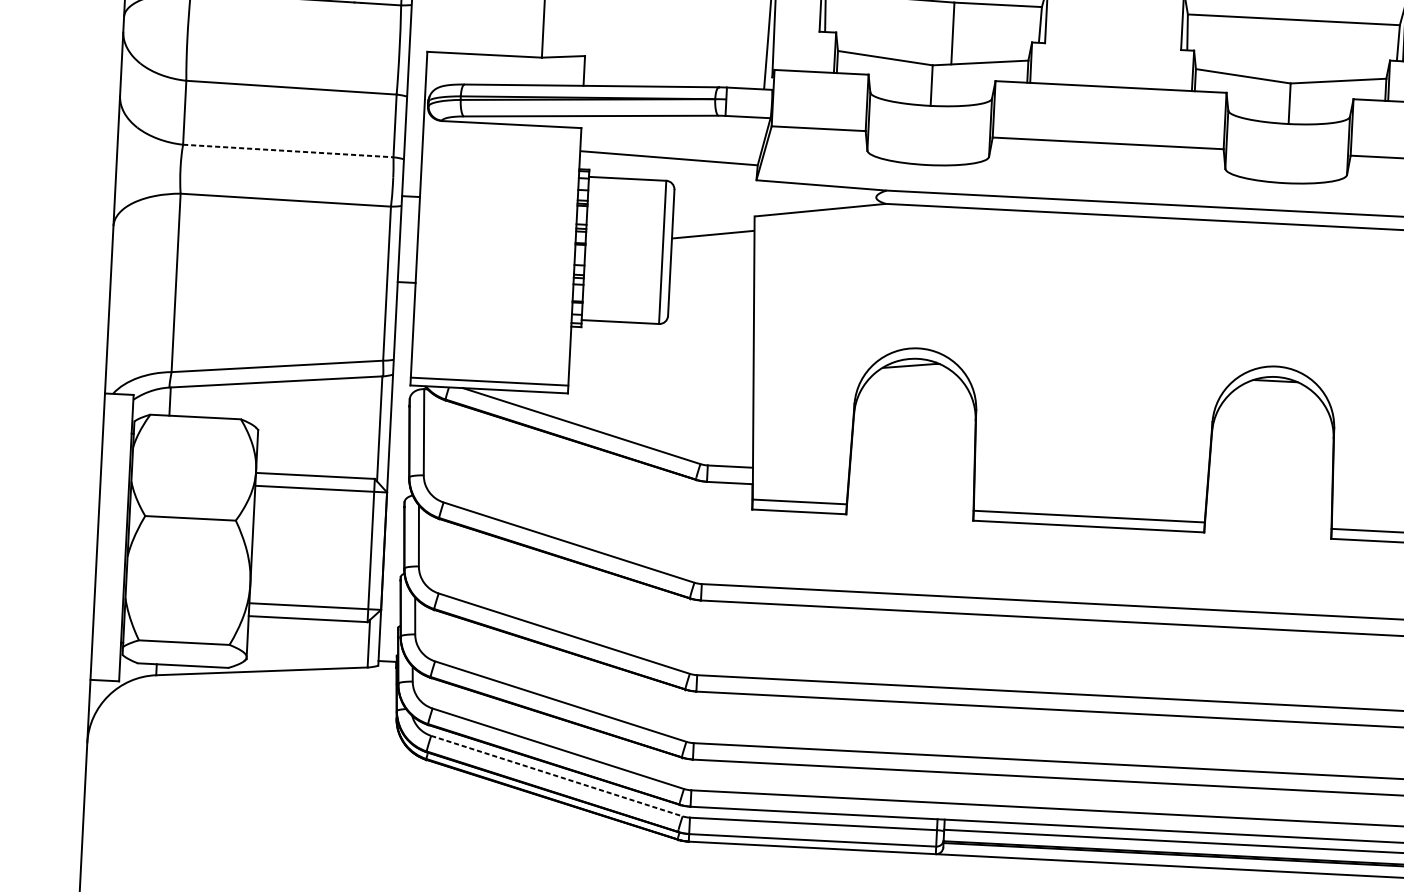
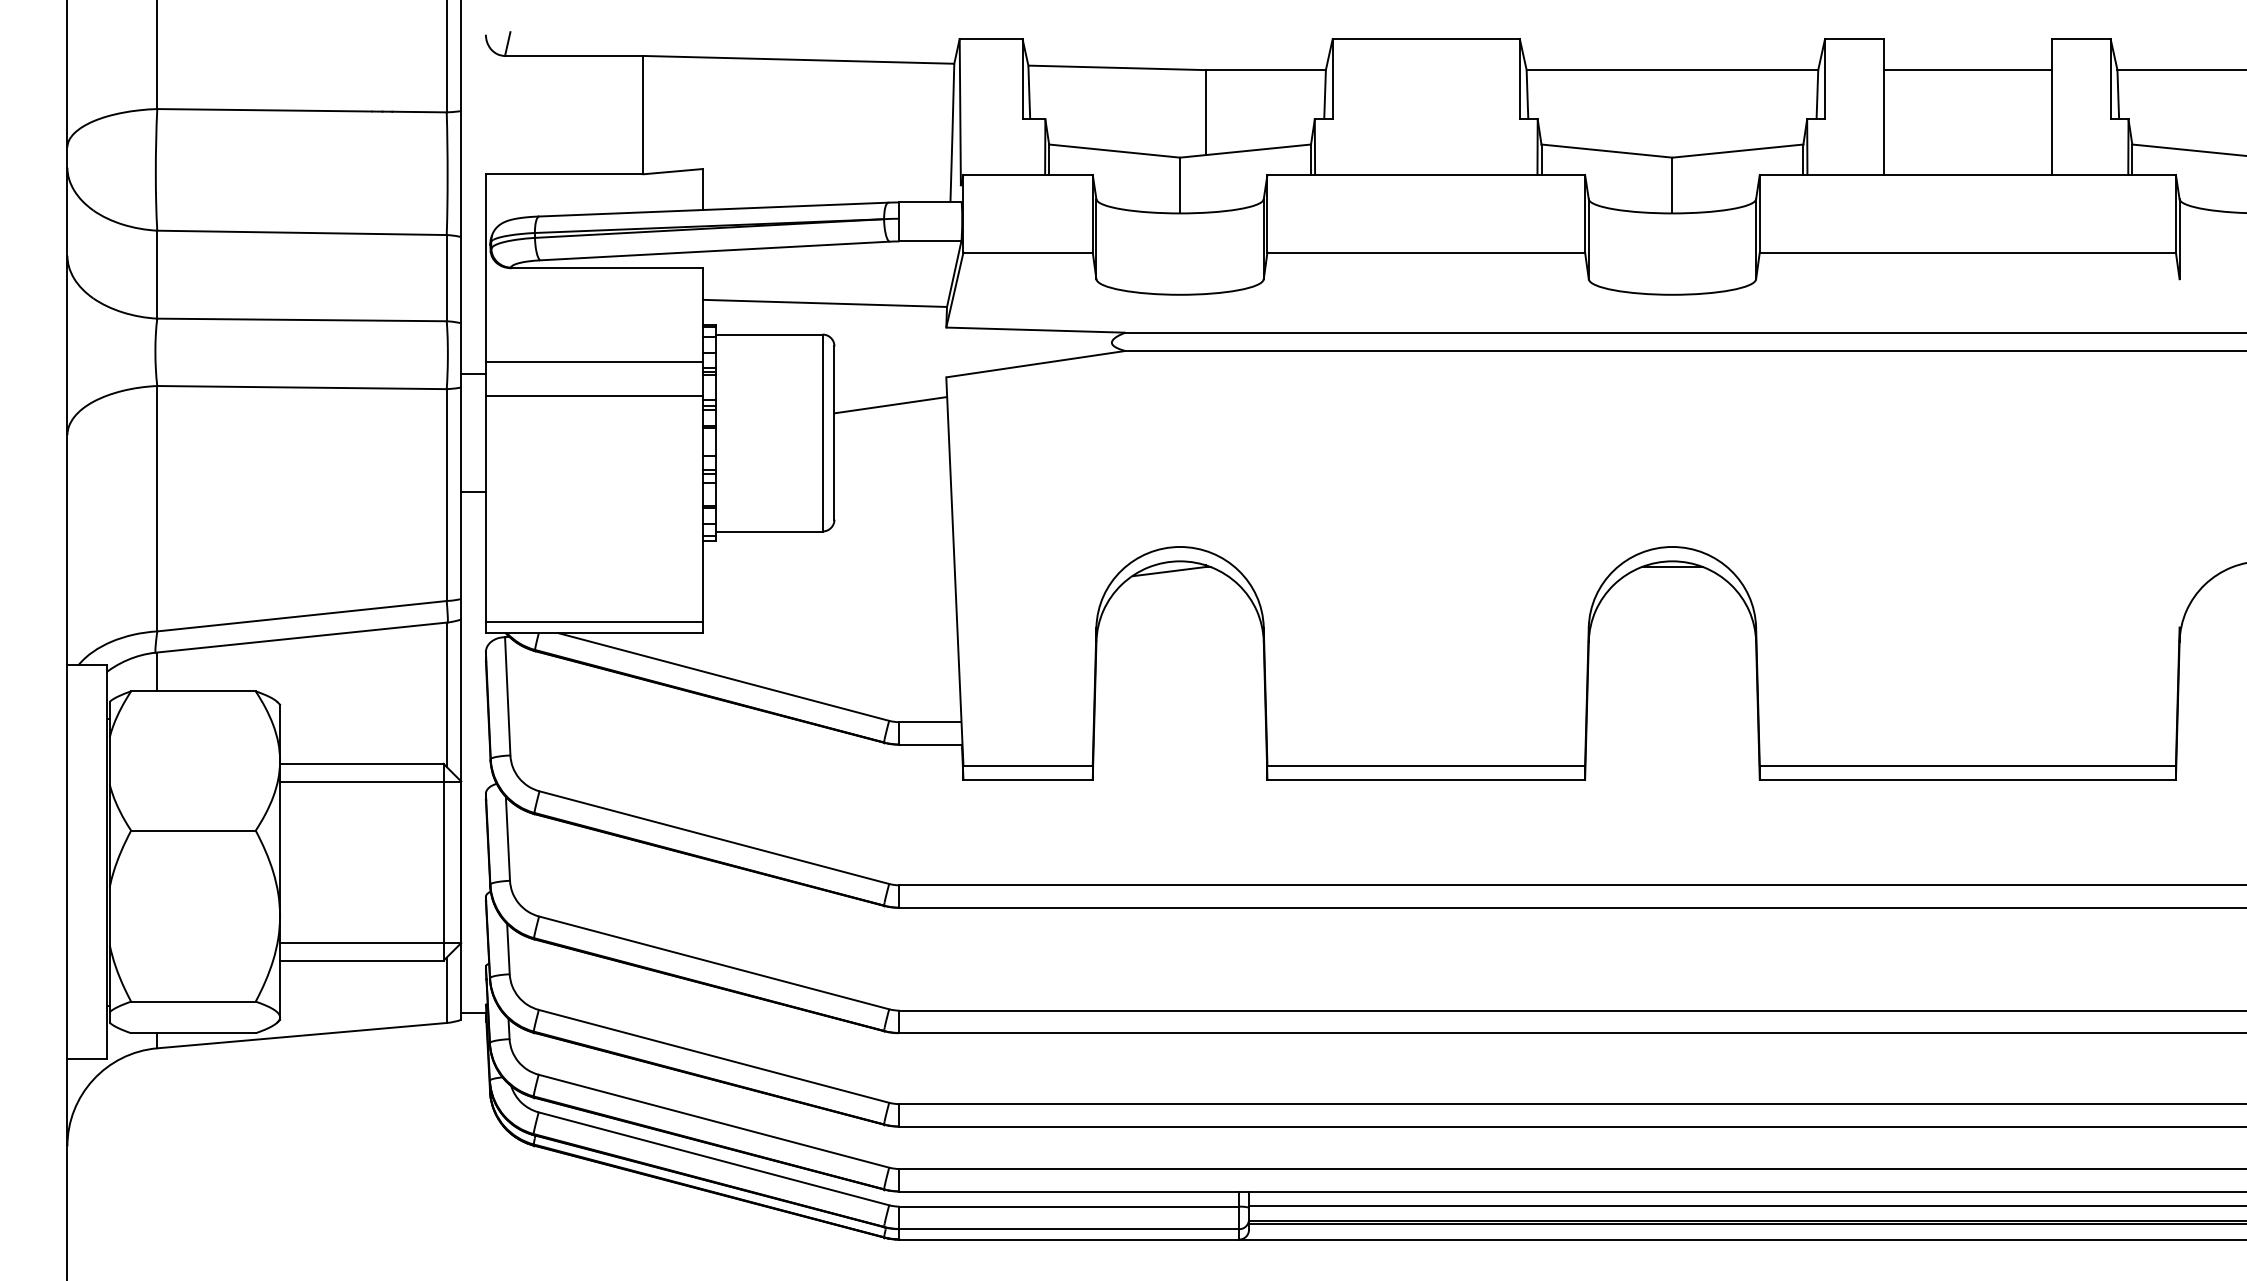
line: (288, 150) -> (302, 319), dashed -> solid
line: (498, 191) -> (593, 361), added
line: (497, 216) -> (593, 395), added
line: (557, 775) -> (714, 1158), dashed -> solid

